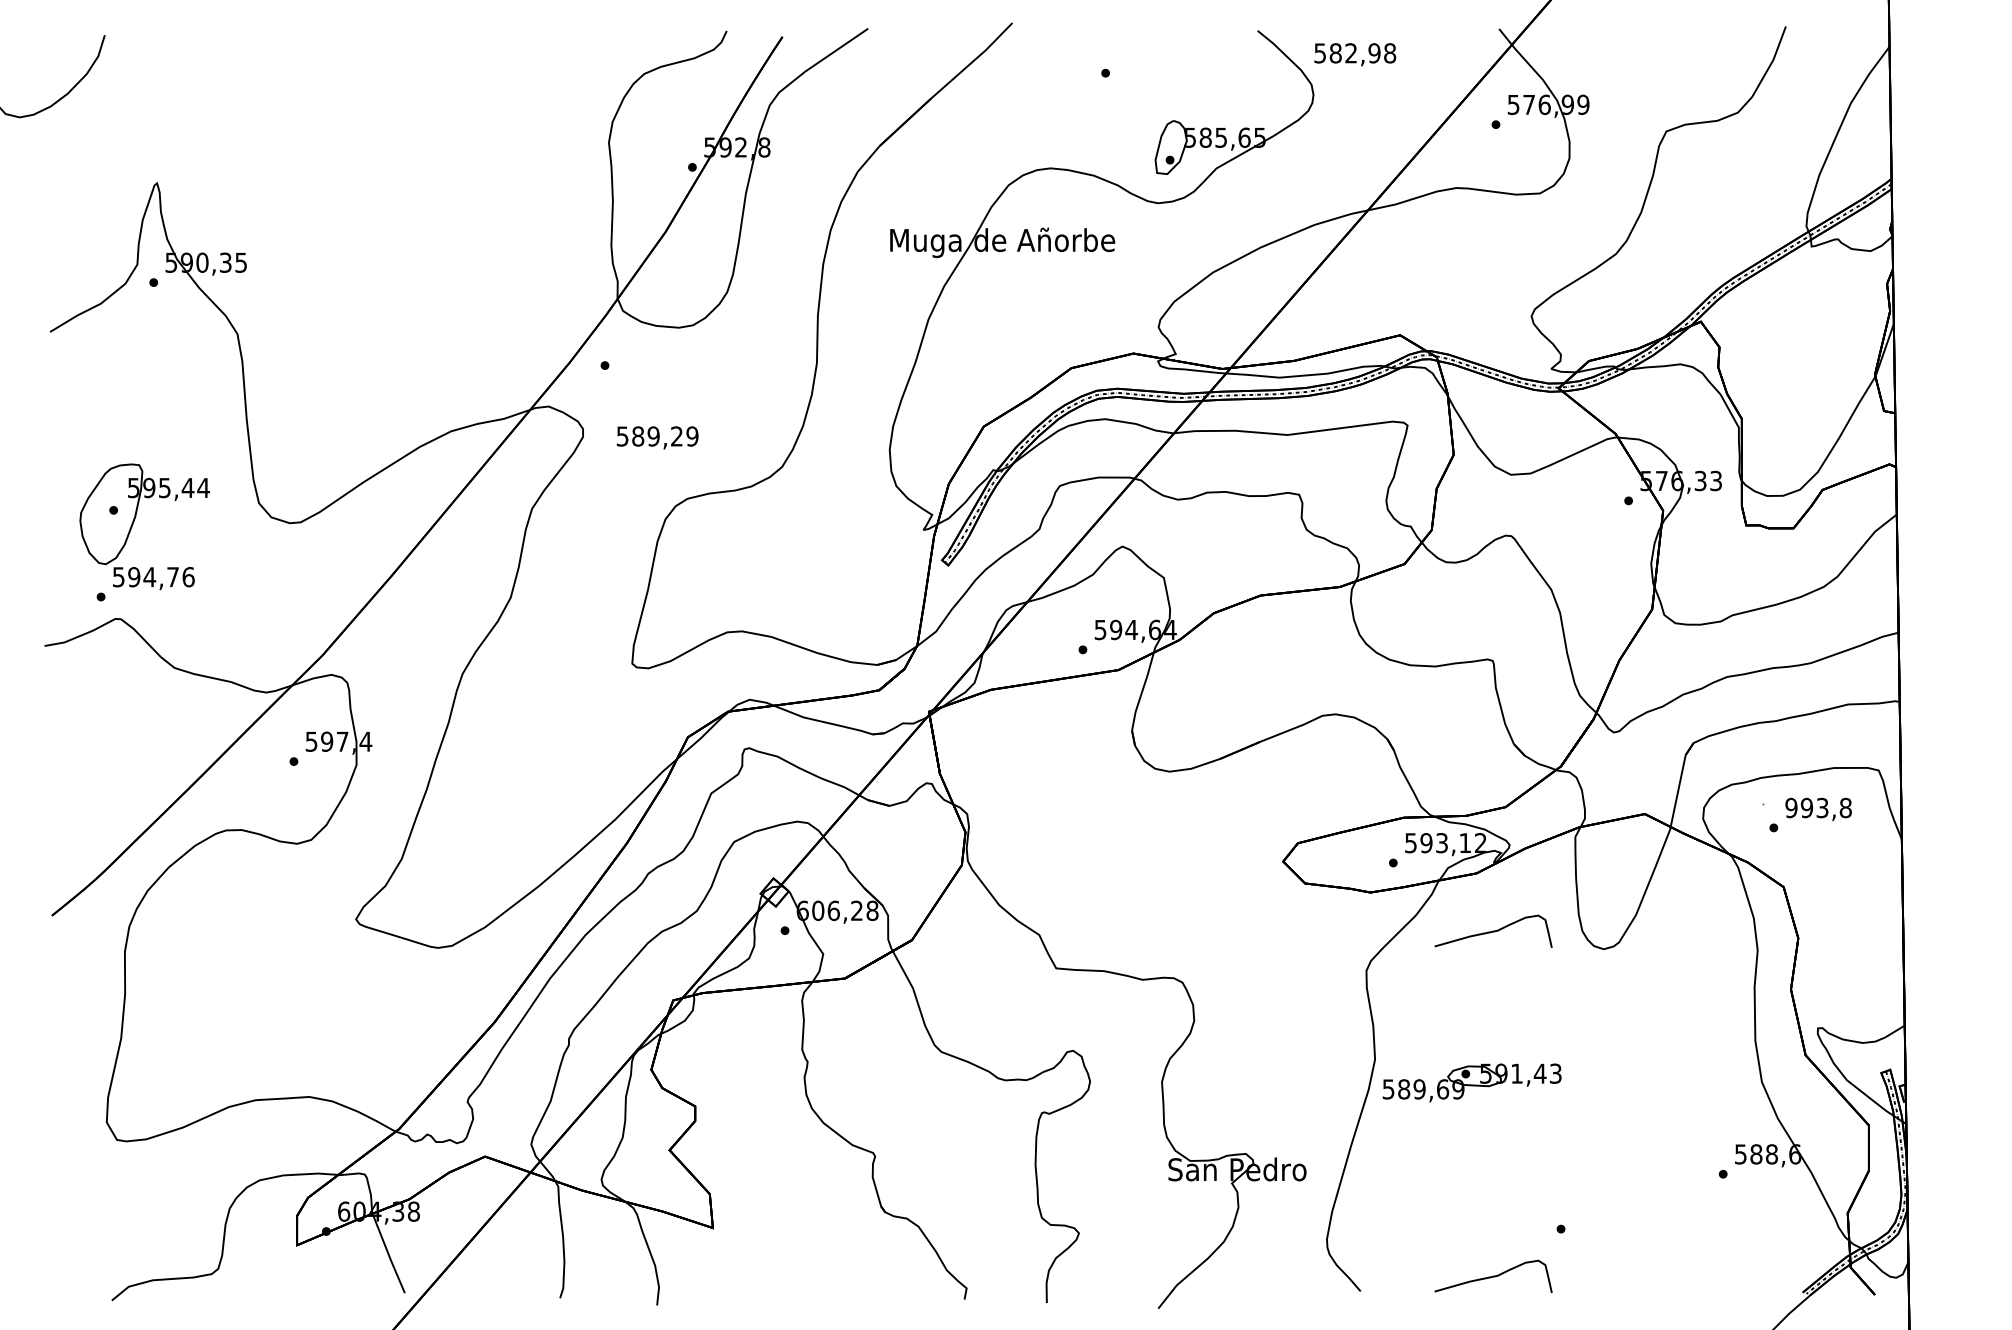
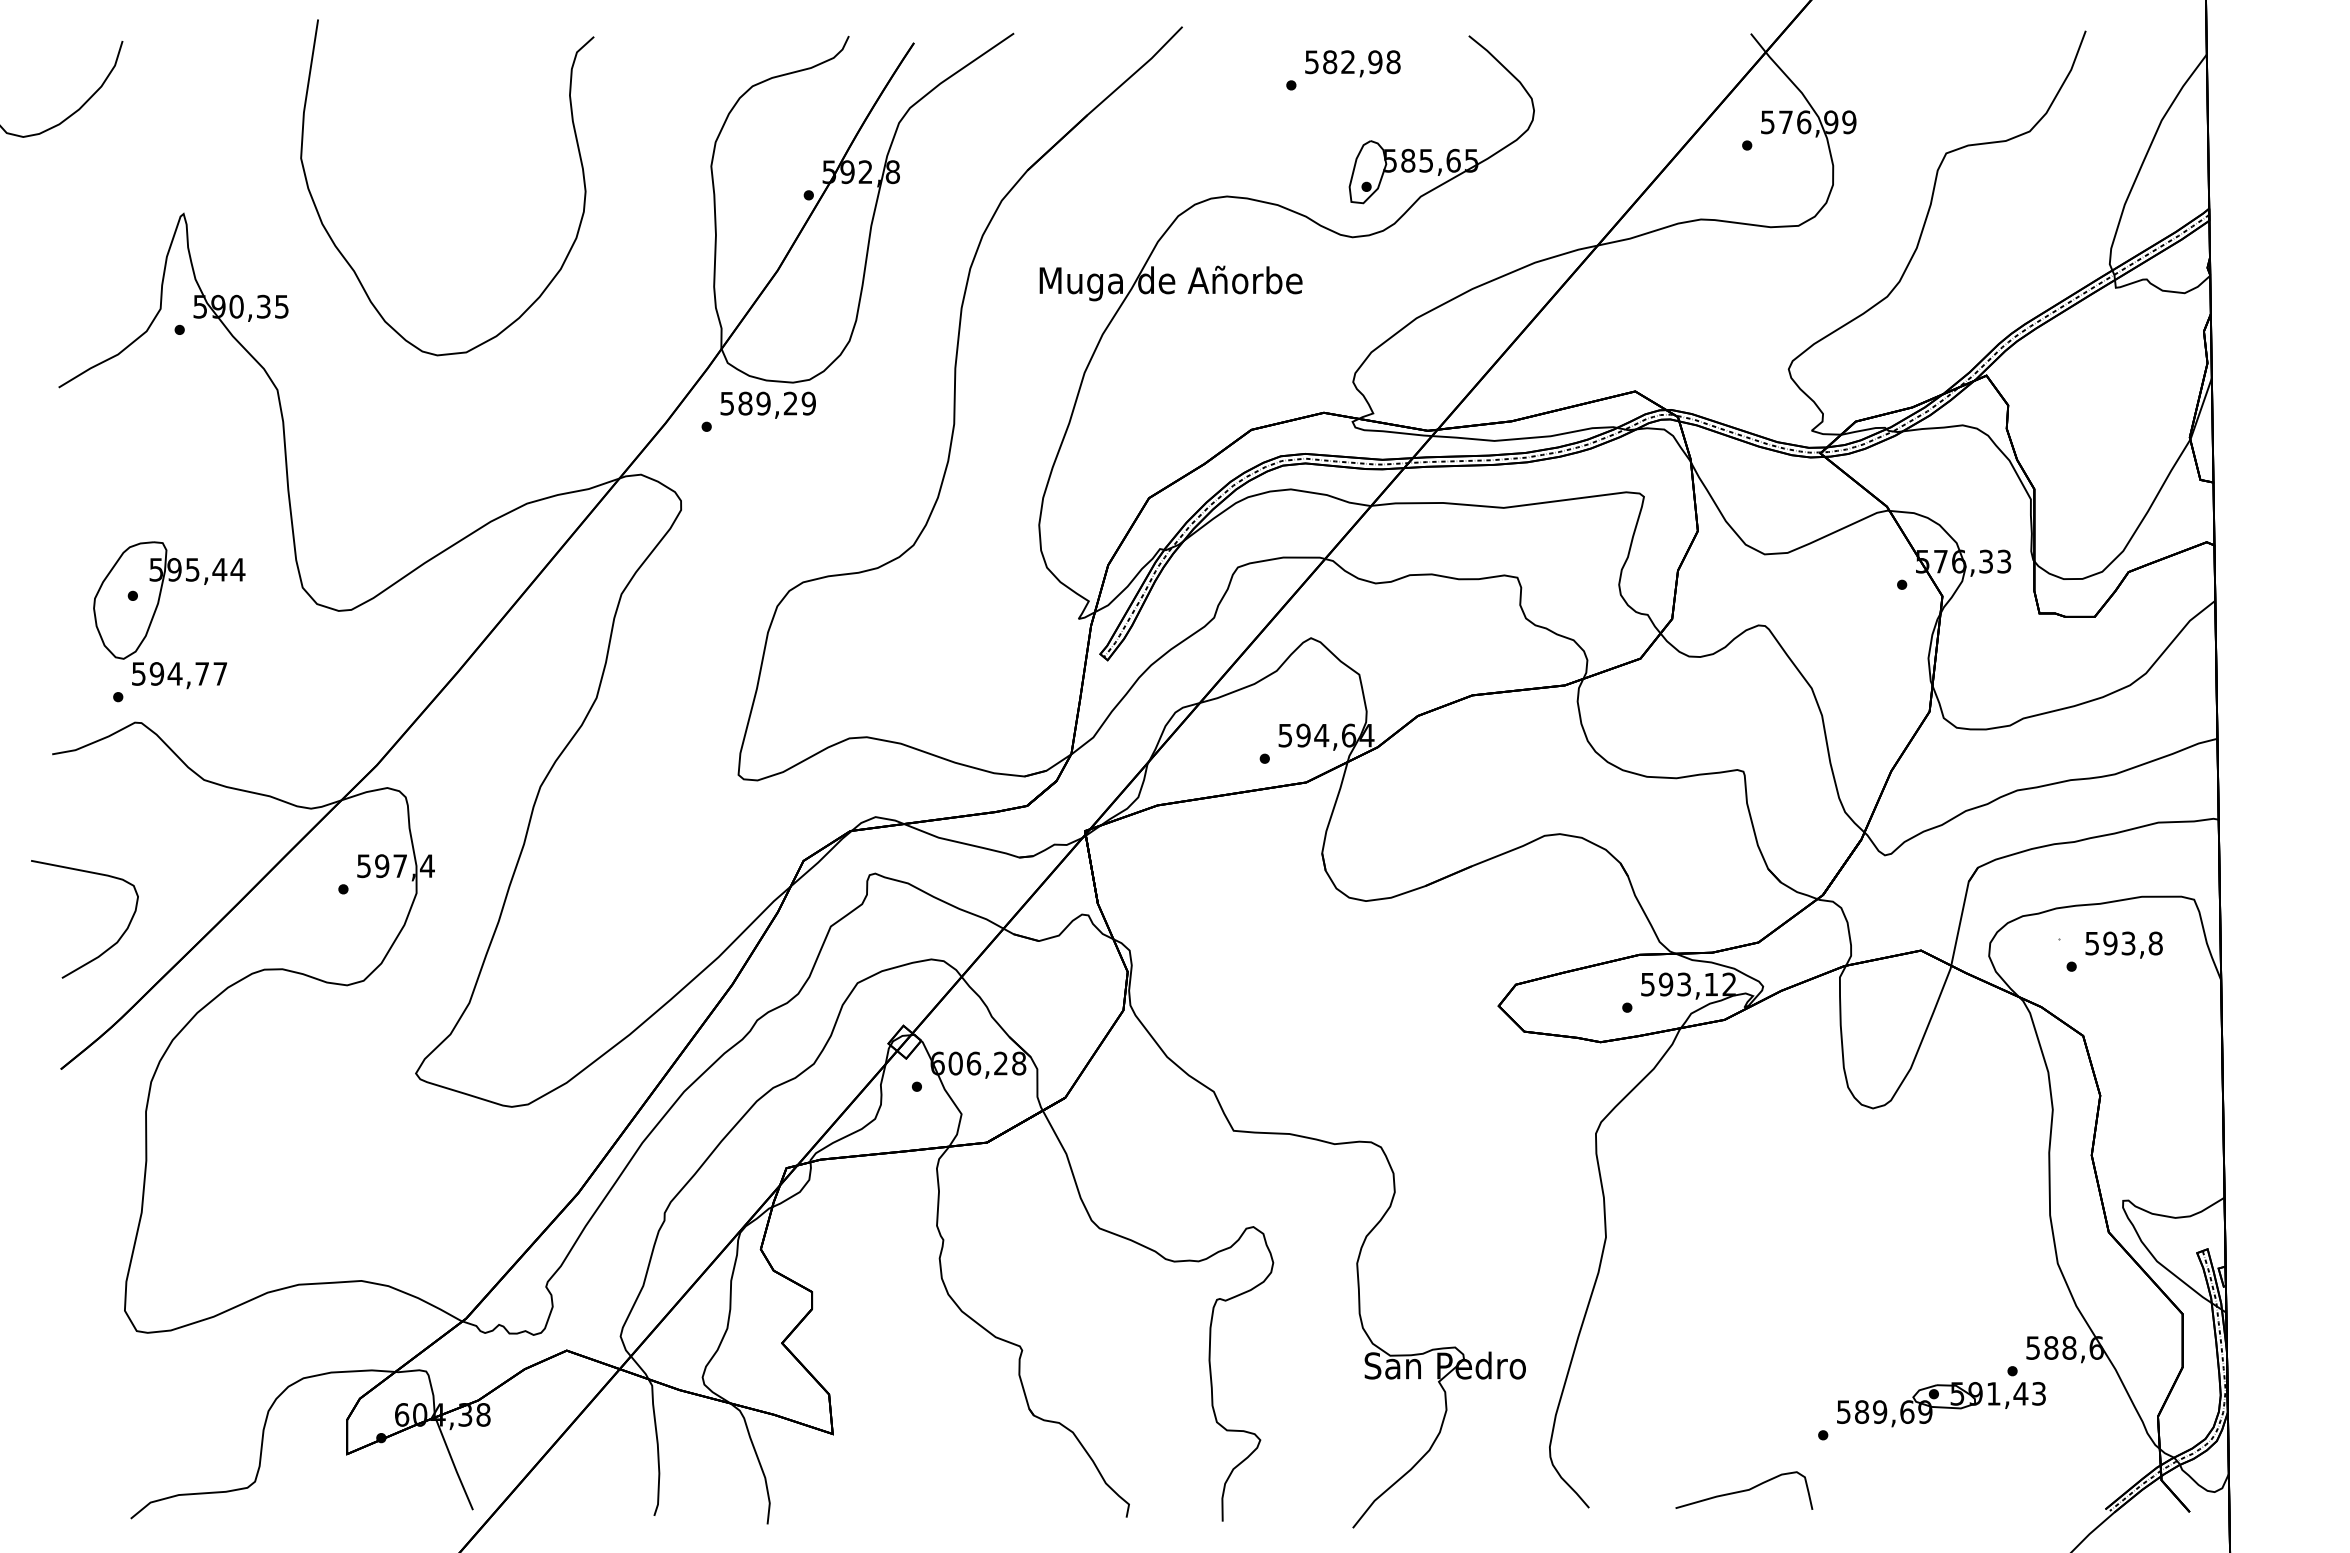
text: (1354, 54) -> (1352, 63), moved
curve: (298, 224) -> (348, 261), added
text: (657, 437) -> (767, 404), moved
text: (188, 576) -> (220, 673), 594,76 -> 594,77
text: (1791, 808) -> (2092, 943), 993,8 -> 593,8
curve: (91, 812) -> (107, 948), added
curve: (1493, 931) -> (1744, 1087), removed
part: (1472, 1082) -> (1941, 1404), moved

